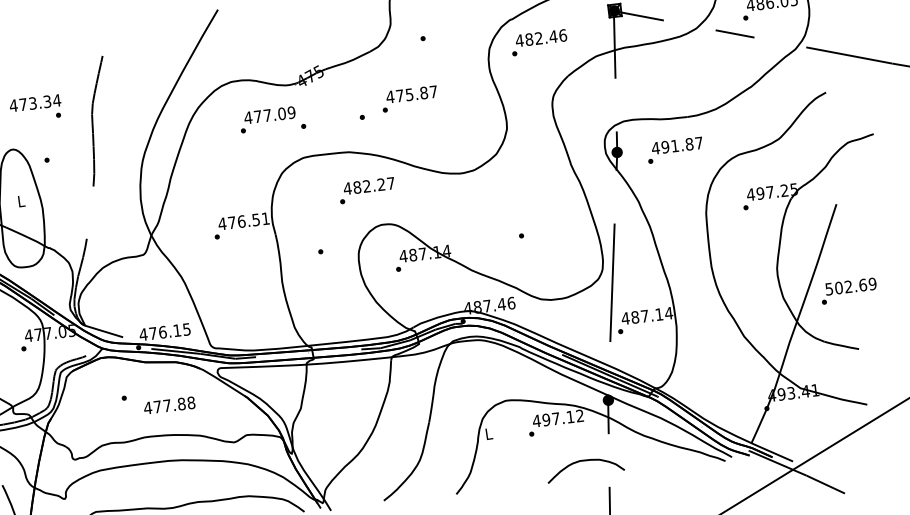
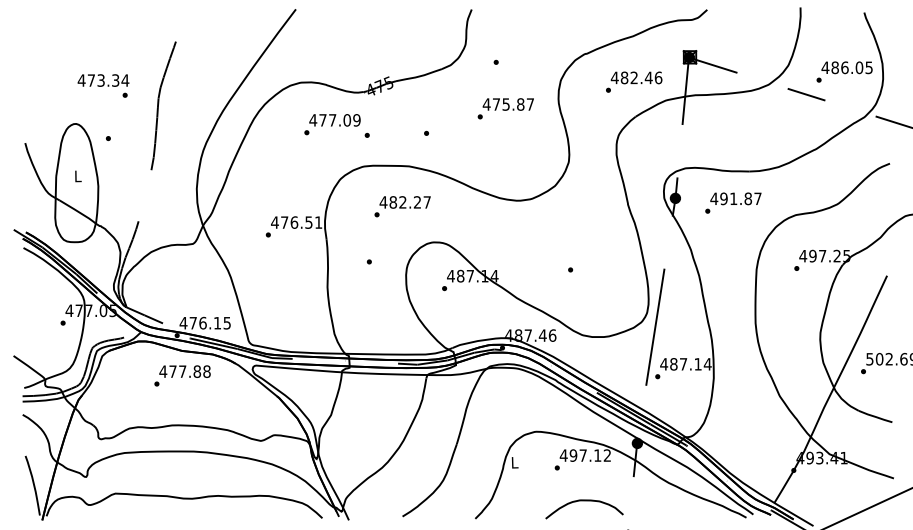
text: (539, 41) -> (634, 81), moved
text: (409, 98) -> (505, 108), moved
text: (366, 190) -> (402, 206), moved
text: (169, 405) -> (184, 371), moved
curve: (584, 461) -> (584, 501), moved

